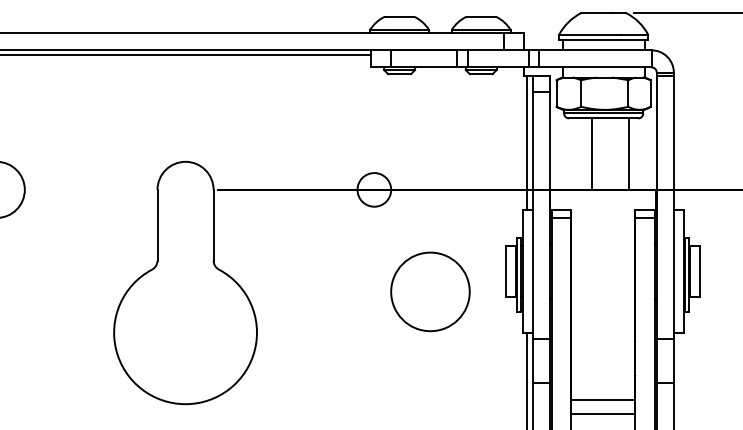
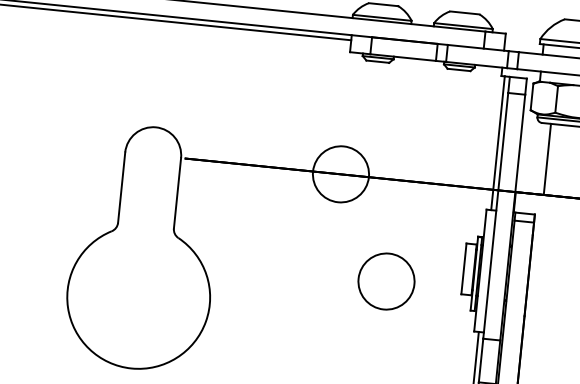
line: (592, 153) -> (547, 158), moved
circle: (374, 189) -> (341, 173), size x1.67
circle: (430, 291) -> (386, 281), size x0.71

